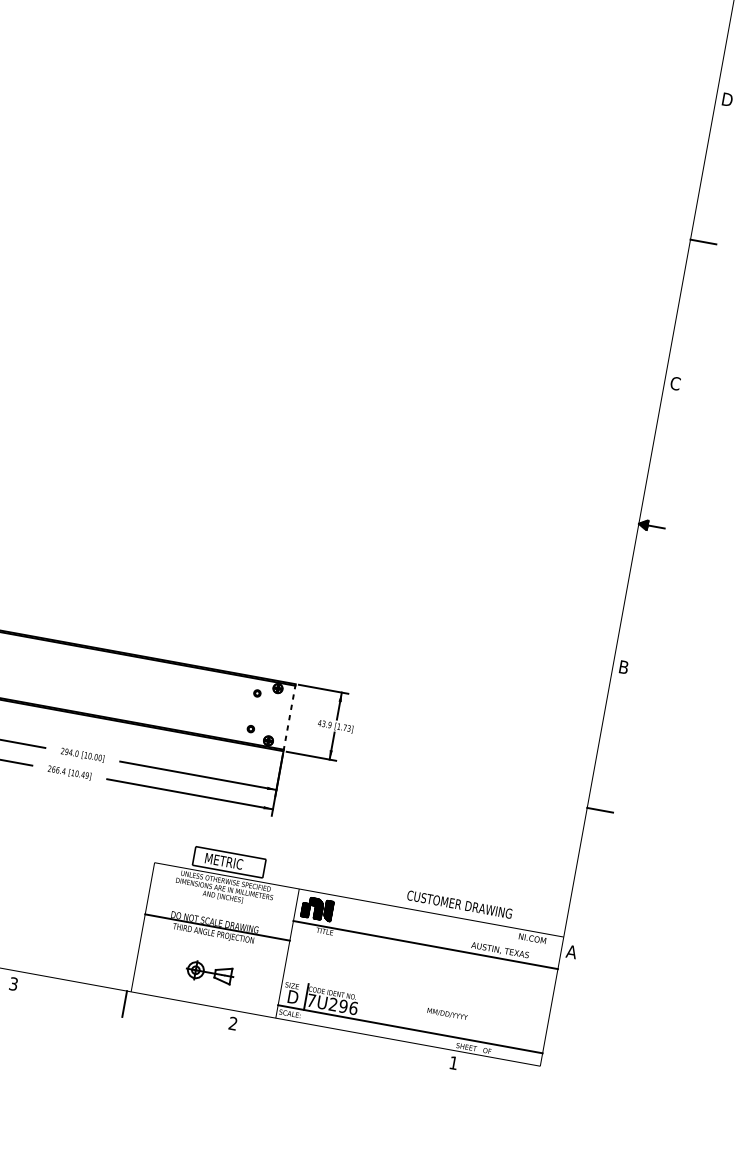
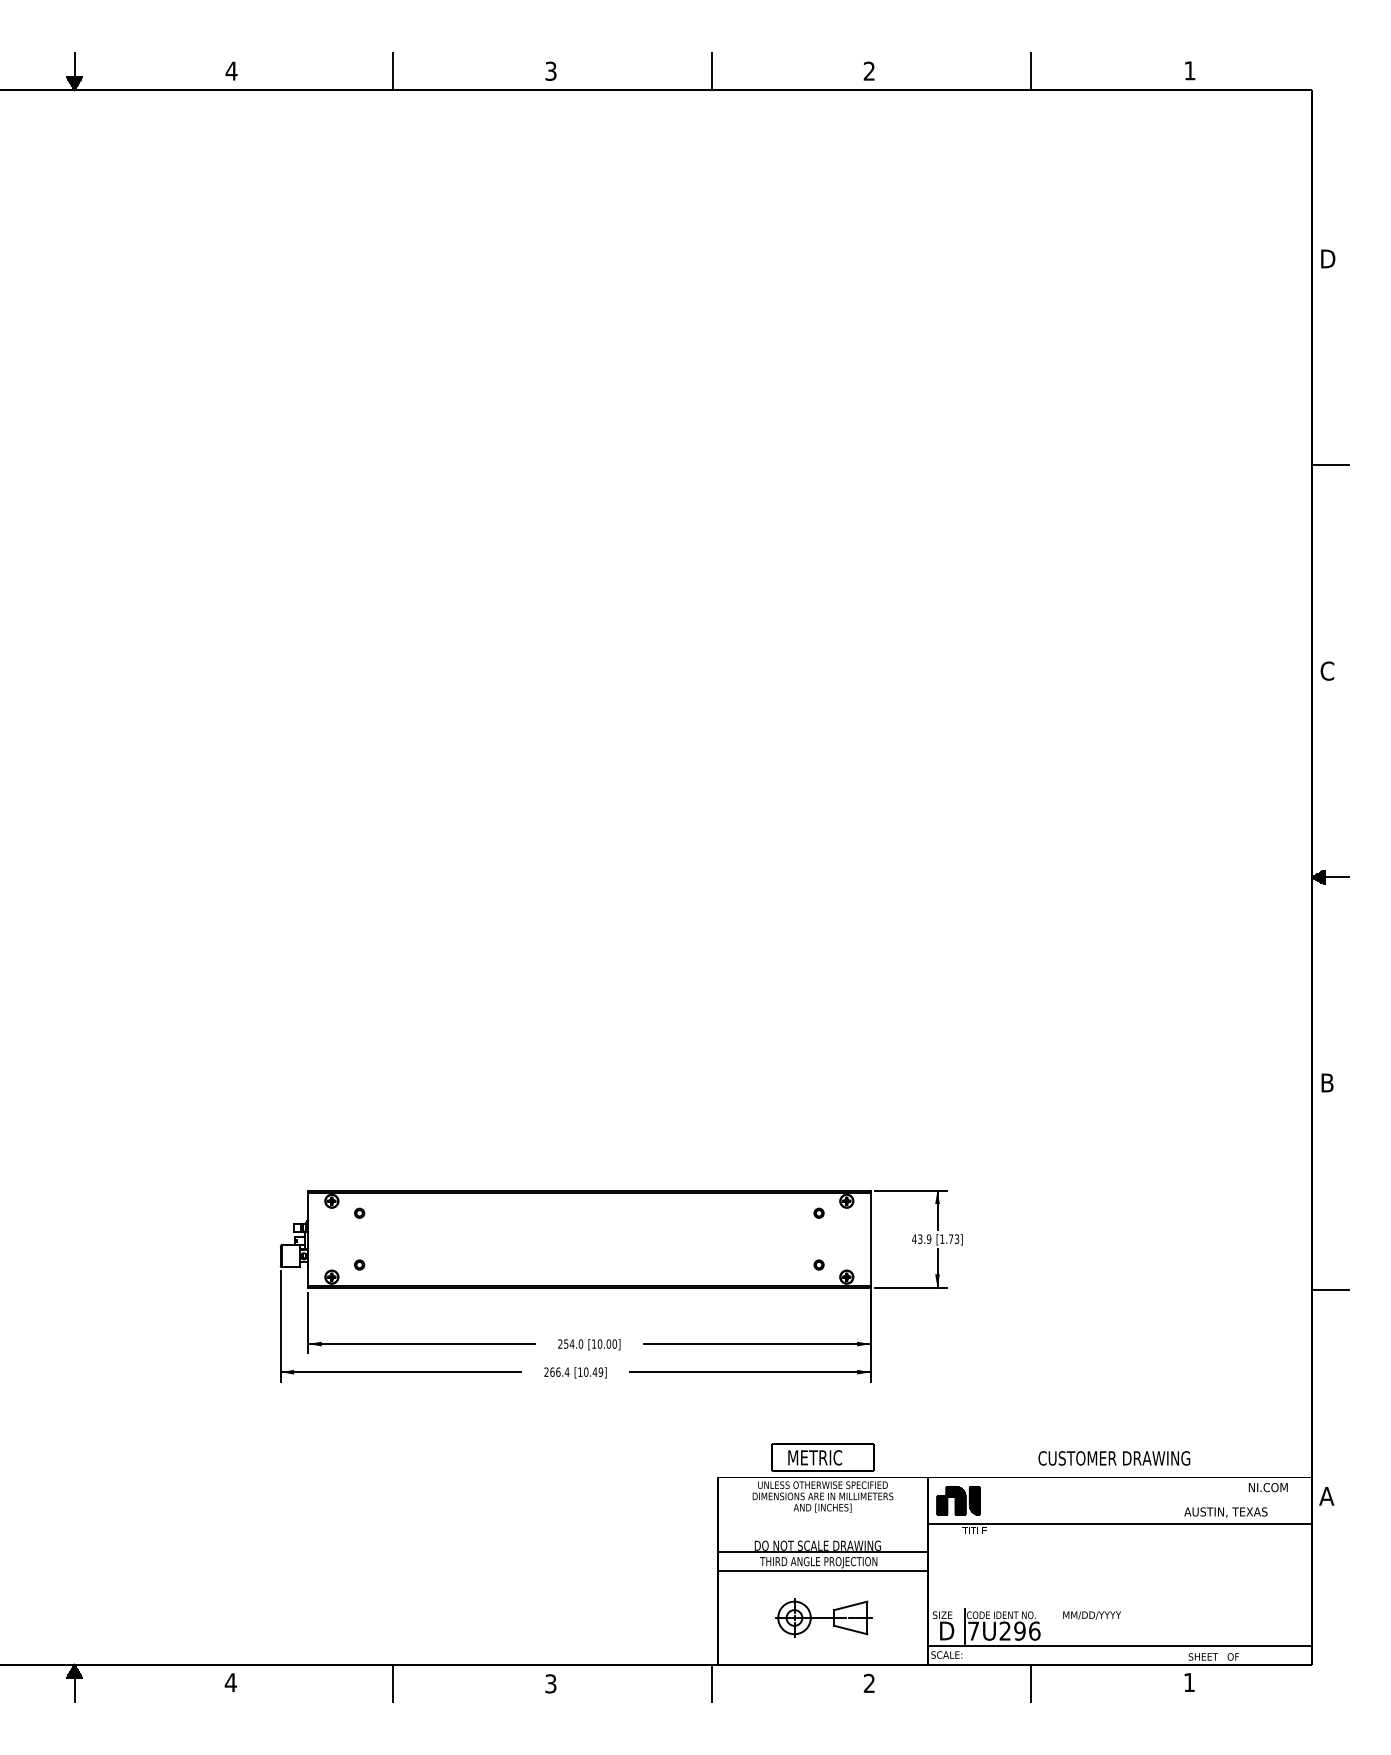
line: (289, 717) -> (870, 1239), dashed -> solid
text: (67, 751) -> (566, 1343), 294.0 -> 254.0
text: (459, 904) -> (1114, 1458), moved
line: (214, 940) -> (822, 1571), added
part: (209, 972) -> (823, 1617), size x1.43
text: (447, 1014) -> (1091, 1615), moved
line: (344, 1043) -> (1030, 1683), added

